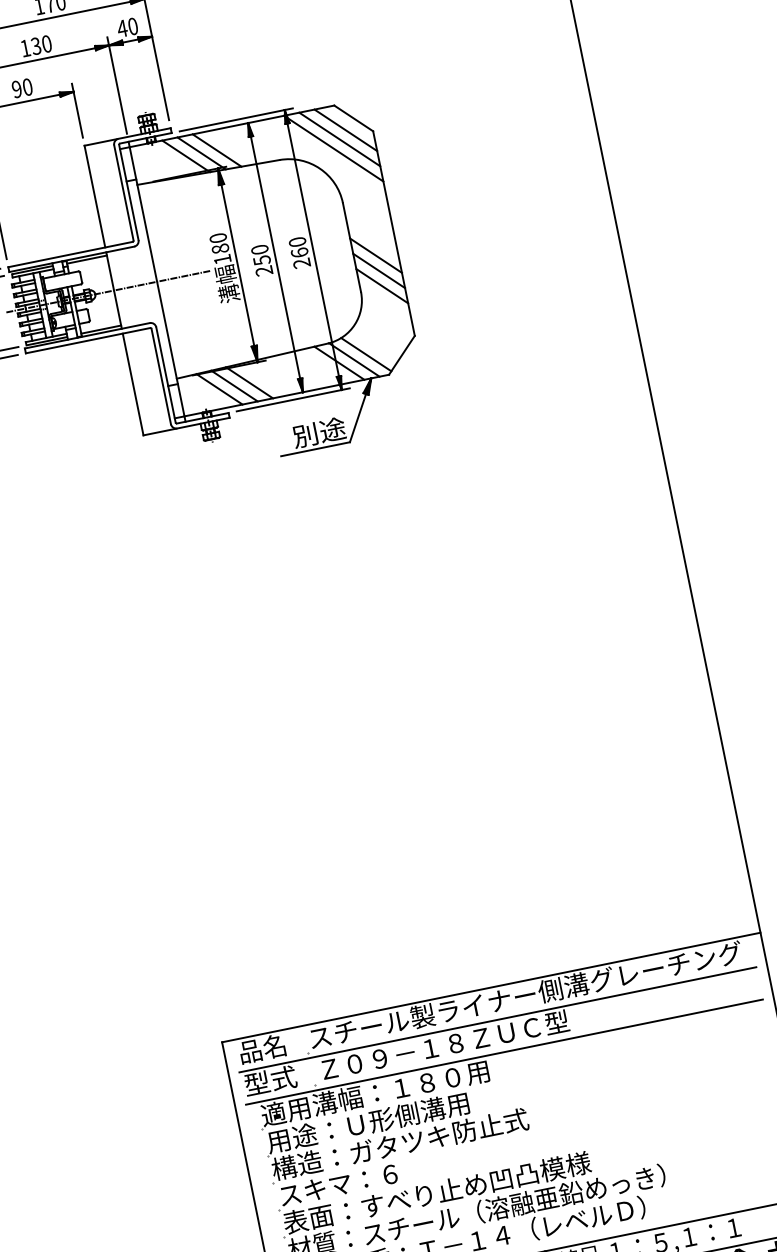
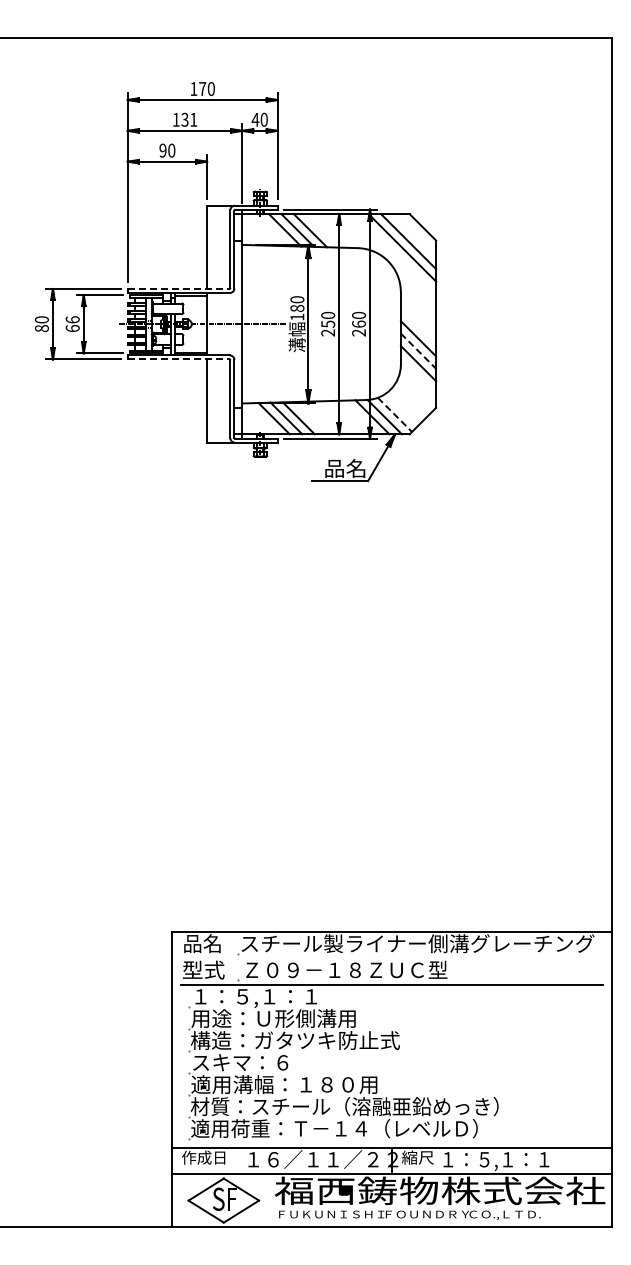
text: (46, 43) -> (193, 119), 130 -> 131
line: (345, 130) -> (414, 235), removed
line: (70, 254) -> (178, 288), solid -> dashed
line: (379, 271) -> (418, 351), solid -> dashed
line: (87, 340) -> (178, 359), solid -> dashed
line: (367, 355) -> (395, 415), solid -> dashed
text: (319, 432) -> (345, 468), 別途 -> 品名
line: (497, 1020) -> (391, 958), removed
text: (374, 1094) -> (283, 997), 適用溝幅：１８０用 -> １：５,１：１
text: (436, 1192) -> (316, 1084), 表面：すべり止め凹凸模様 -> 適用溝幅：１８０用

